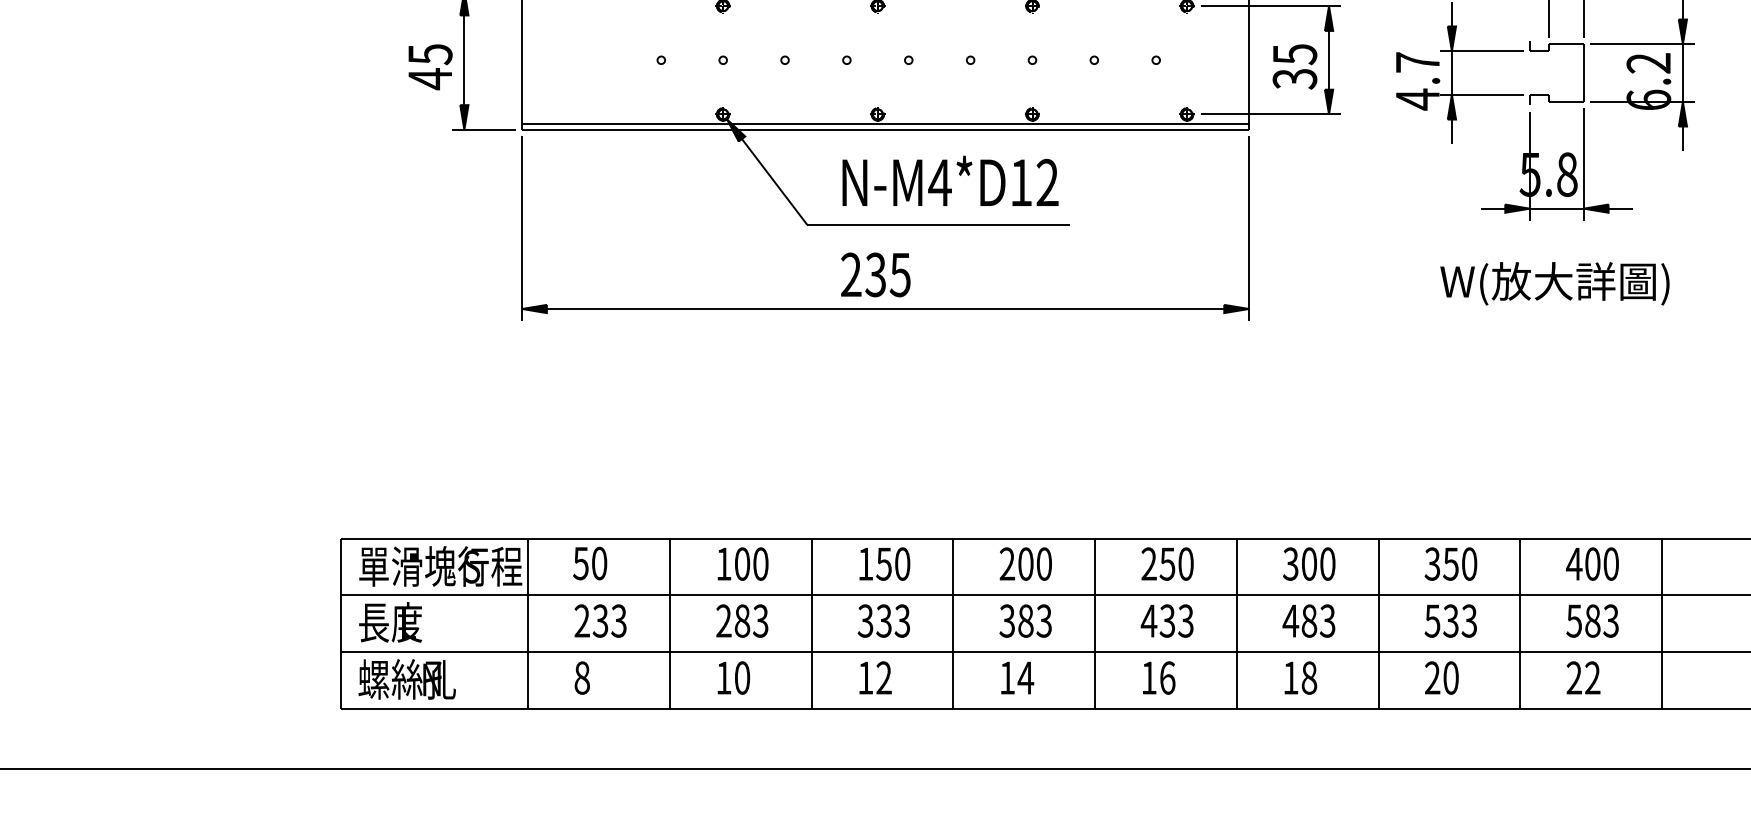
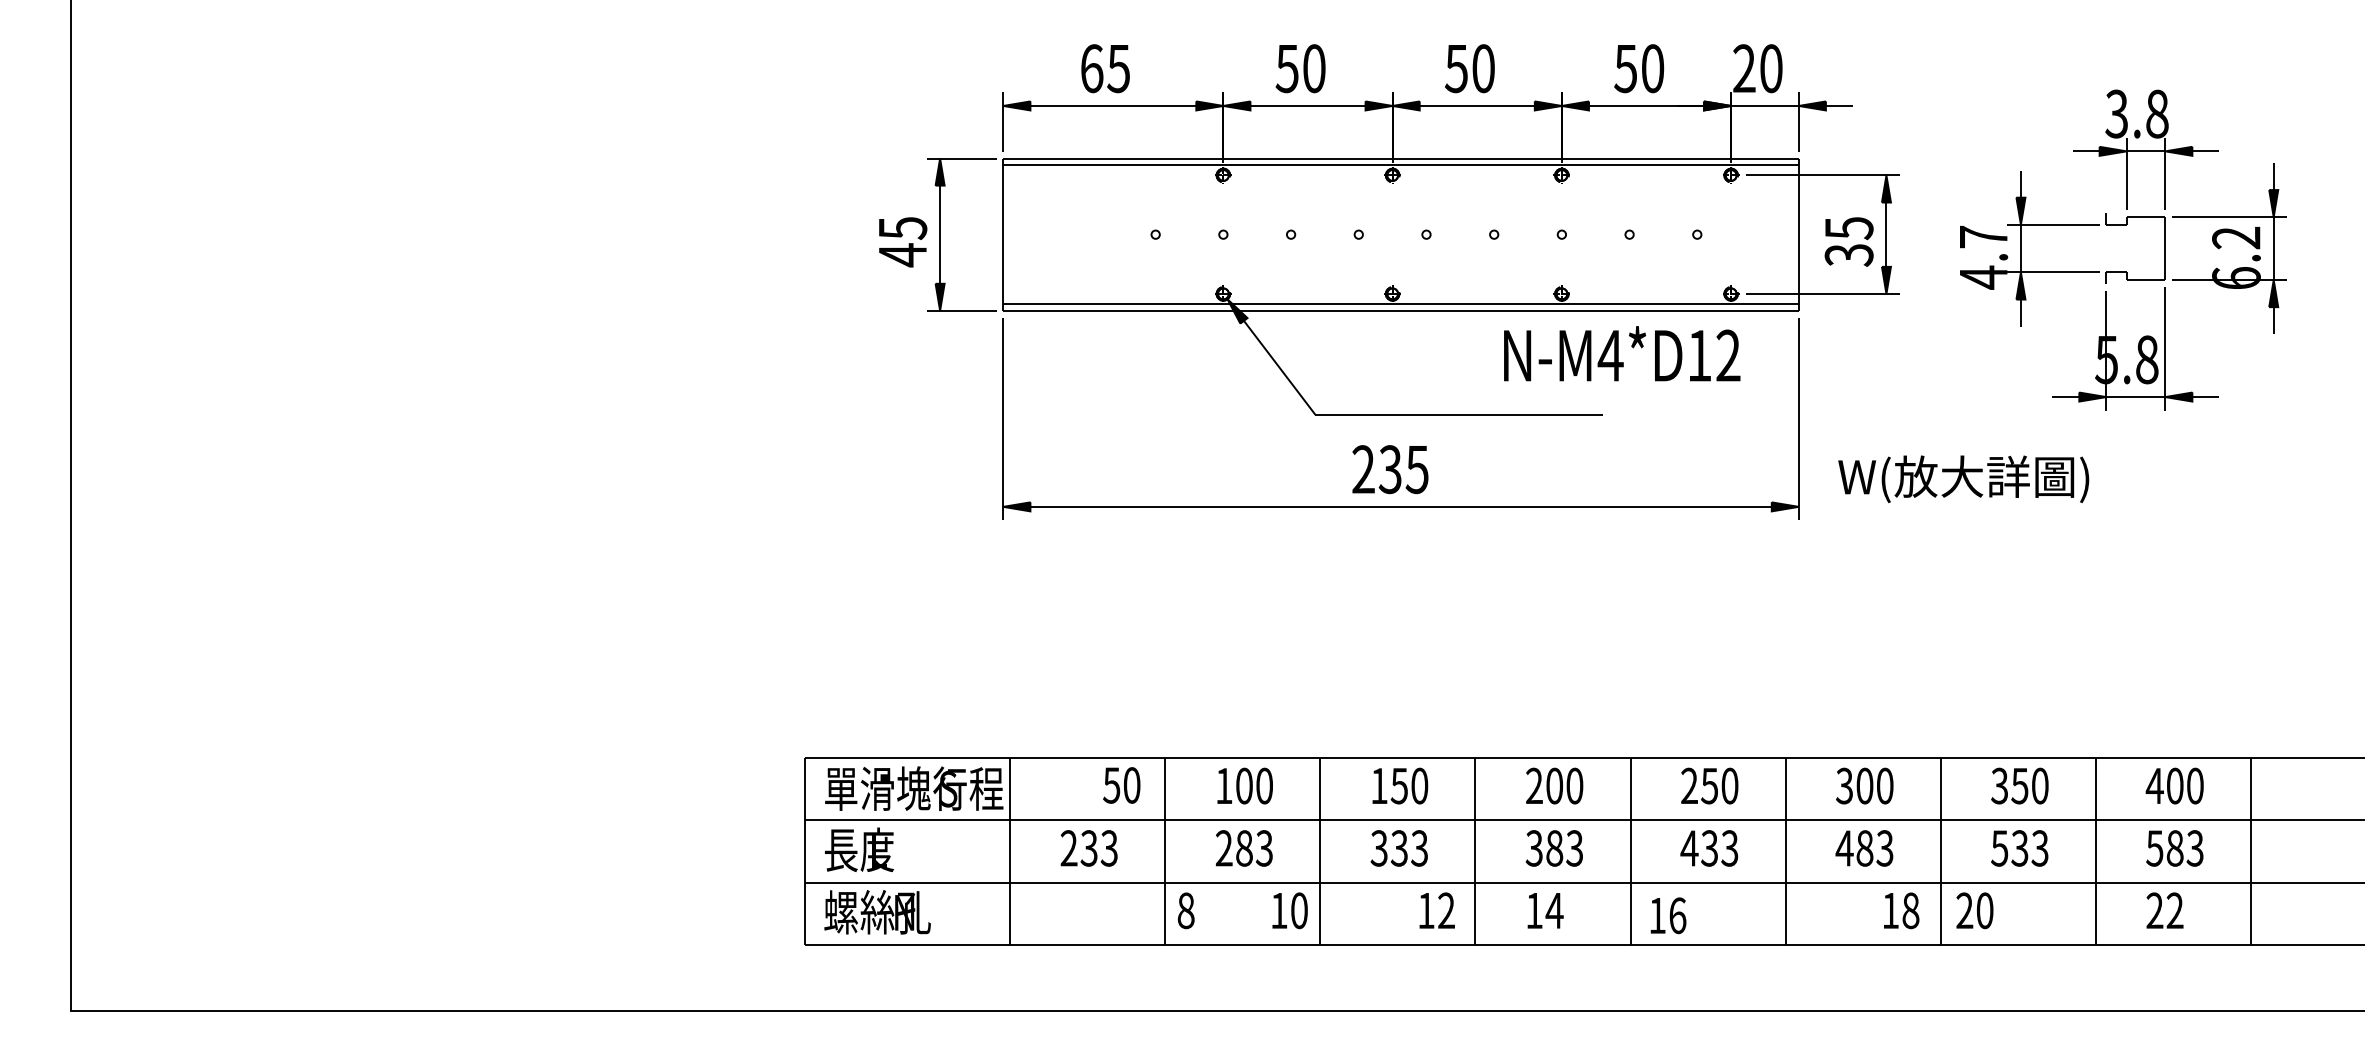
text: (950, 180) -> (1622, 353), moved
text: (1554, 283) -> (1963, 479), moved
text: (589, 563) -> (1121, 785), moved
text: (581, 677) -> (1185, 910), moved
text: (733, 677) -> (1289, 910), moved
text: (874, 677) -> (1436, 910), moved
text: (1159, 677) -> (1668, 915), moved
text: (1300, 677) -> (1901, 910), moved
text: (1441, 677) -> (1974, 910), moved

